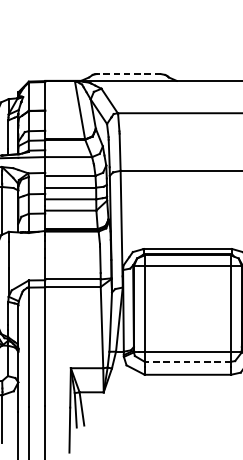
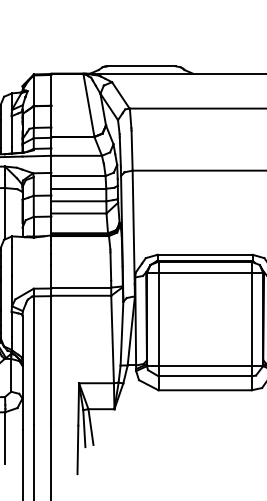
line: (128, 74) -> (141, 66), dashed -> solid
line: (188, 361) -> (205, 376), dashed -> solid

